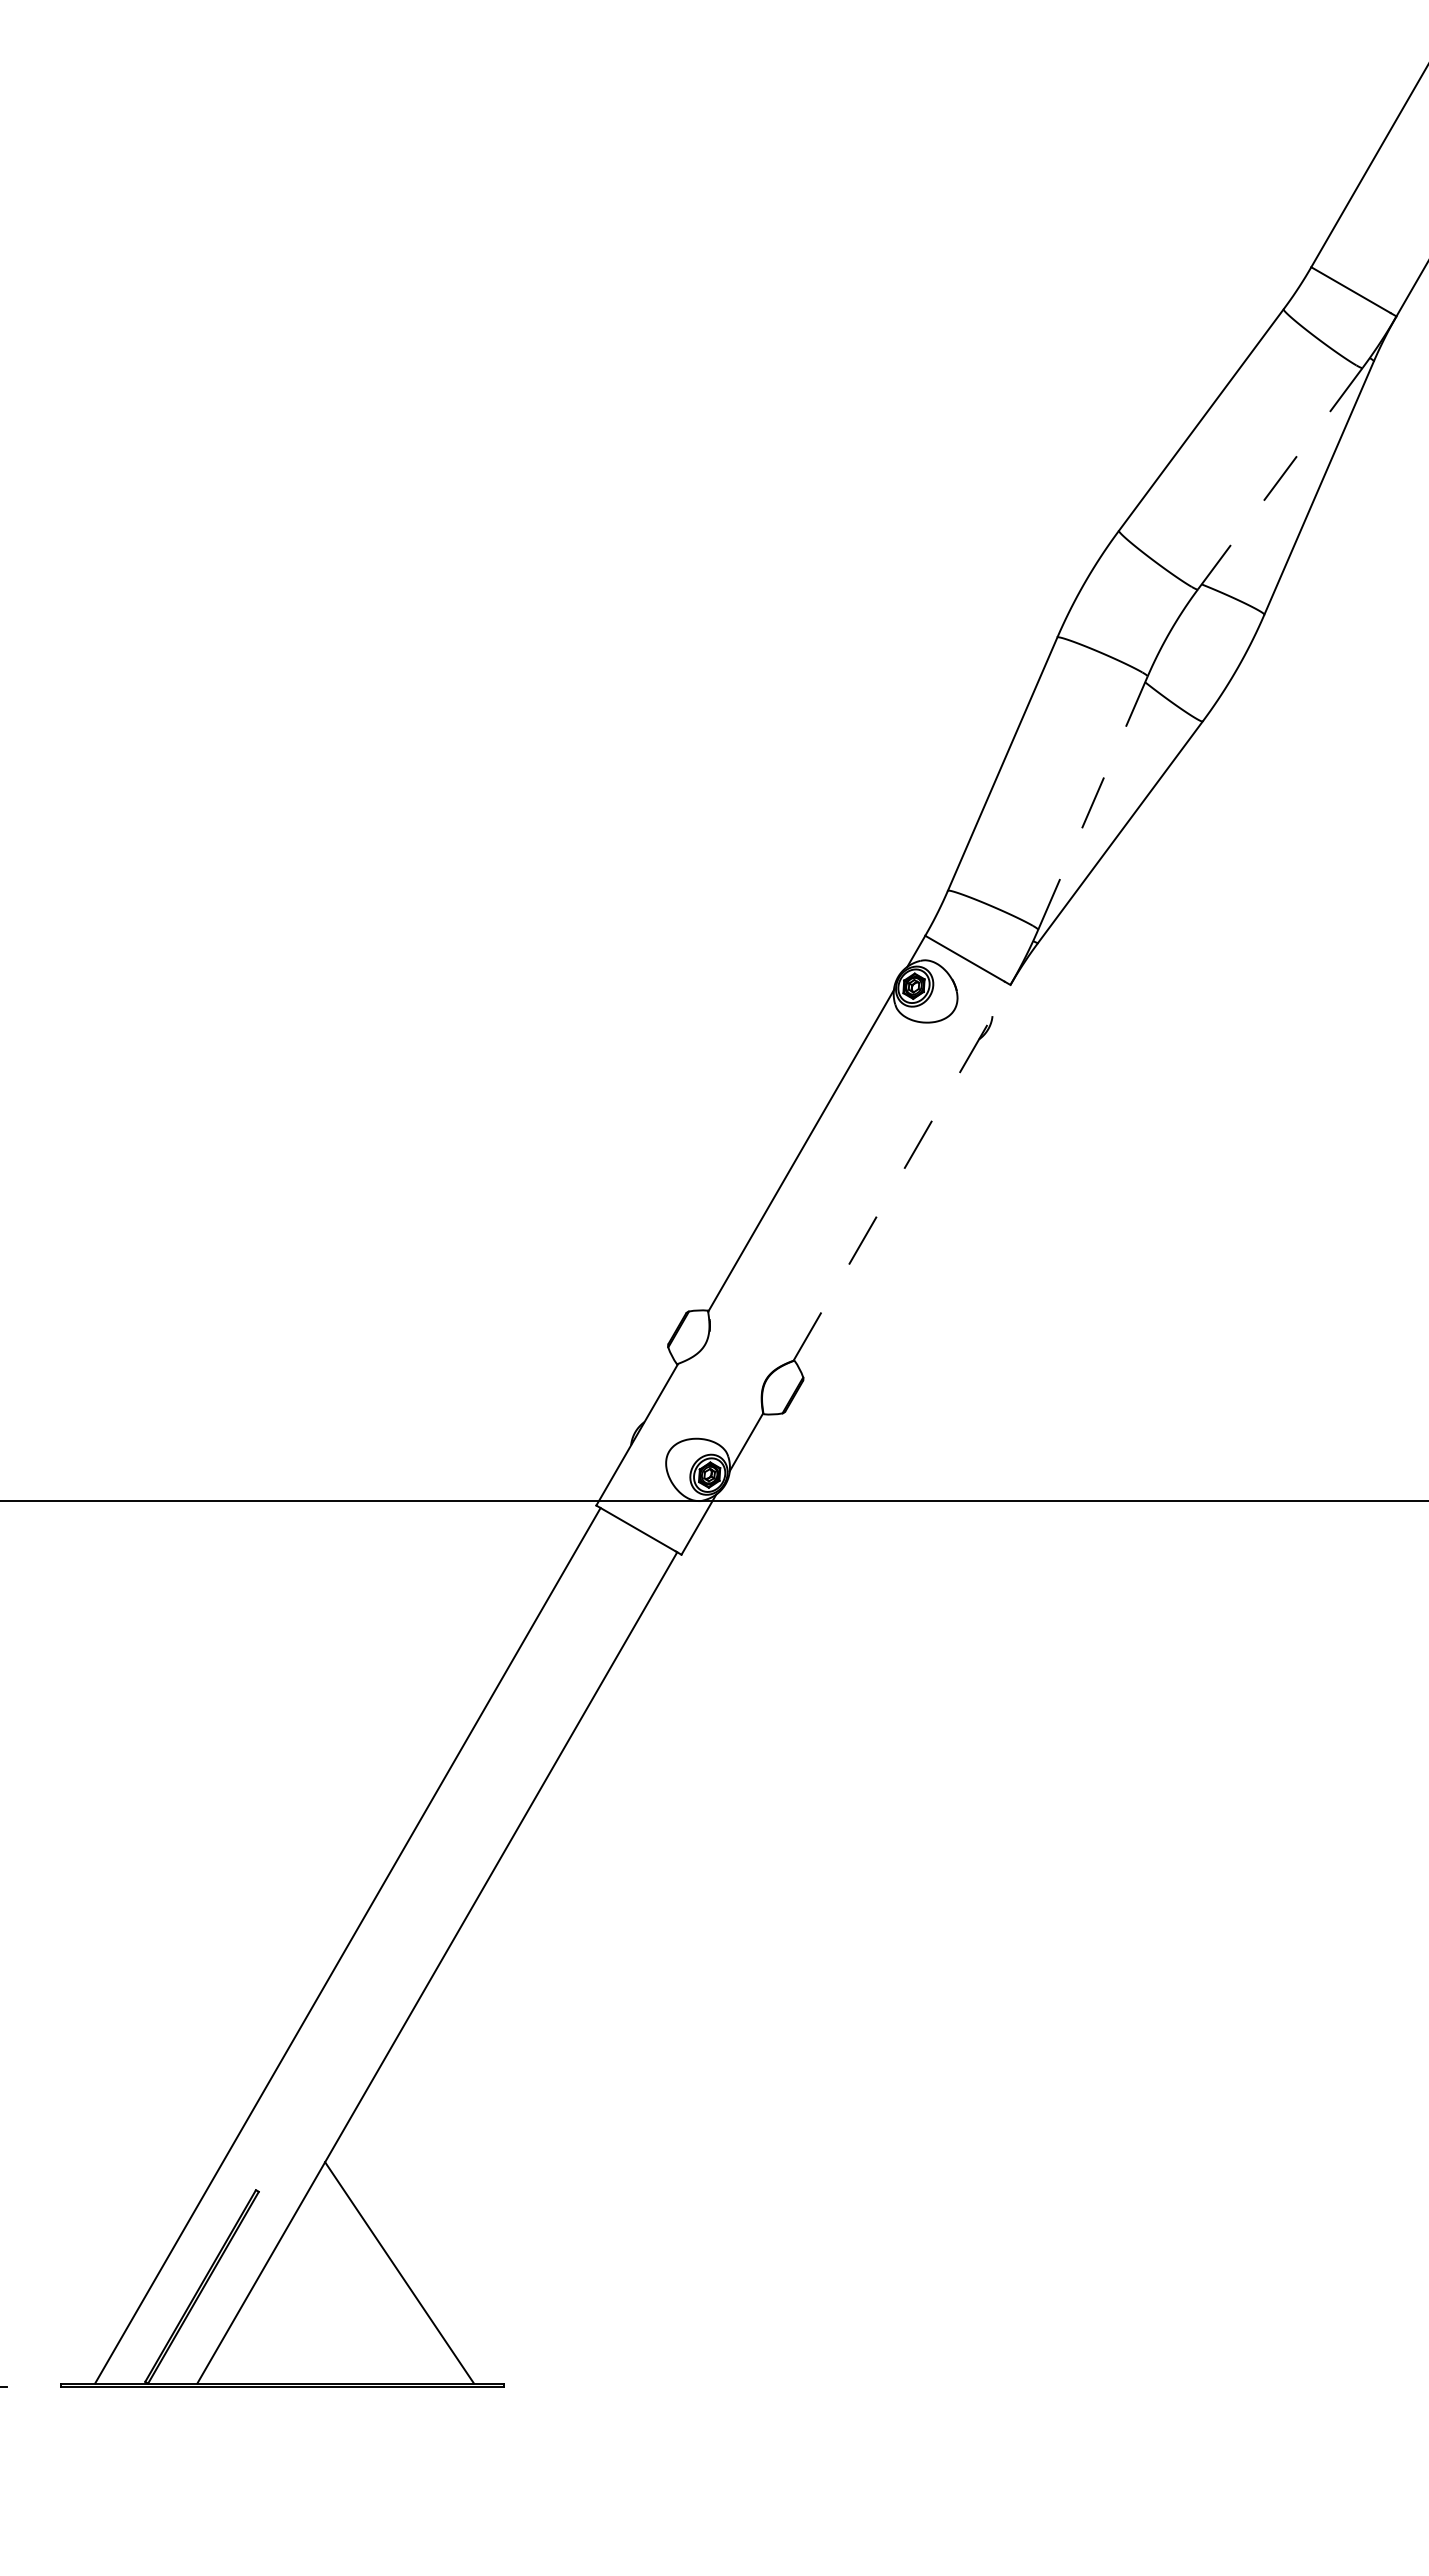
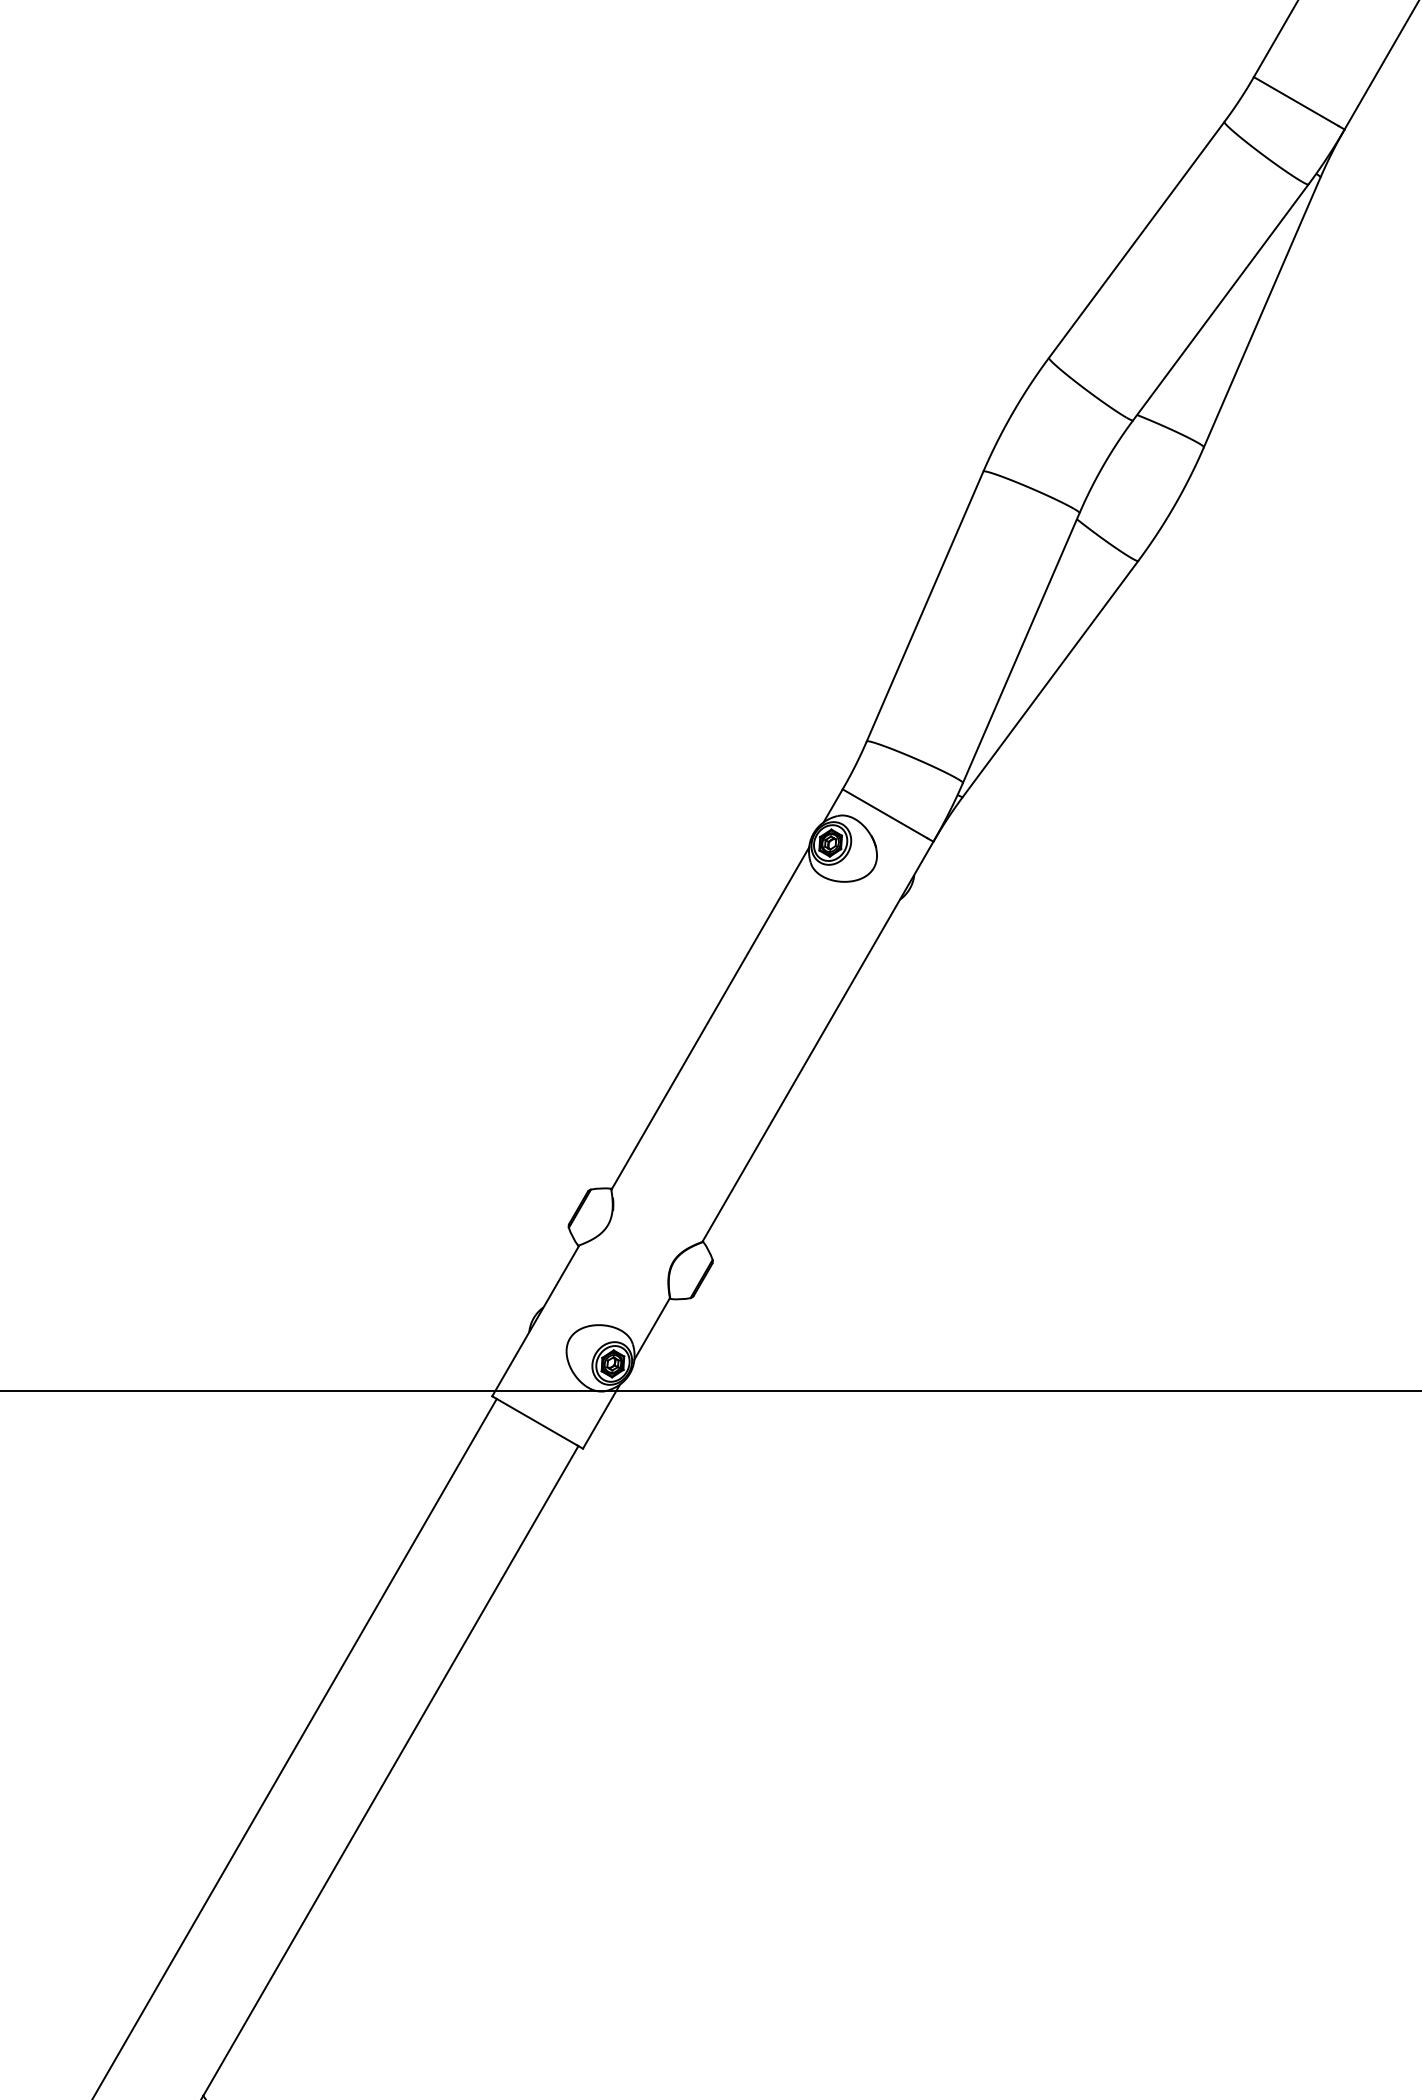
line: (1280, 478) -> (1221, 302), dashed -> solid
line: (1093, 802) -> (1021, 647), dashed -> solid
line: (902, 1172) -> (818, 1041), dashed -> solid

